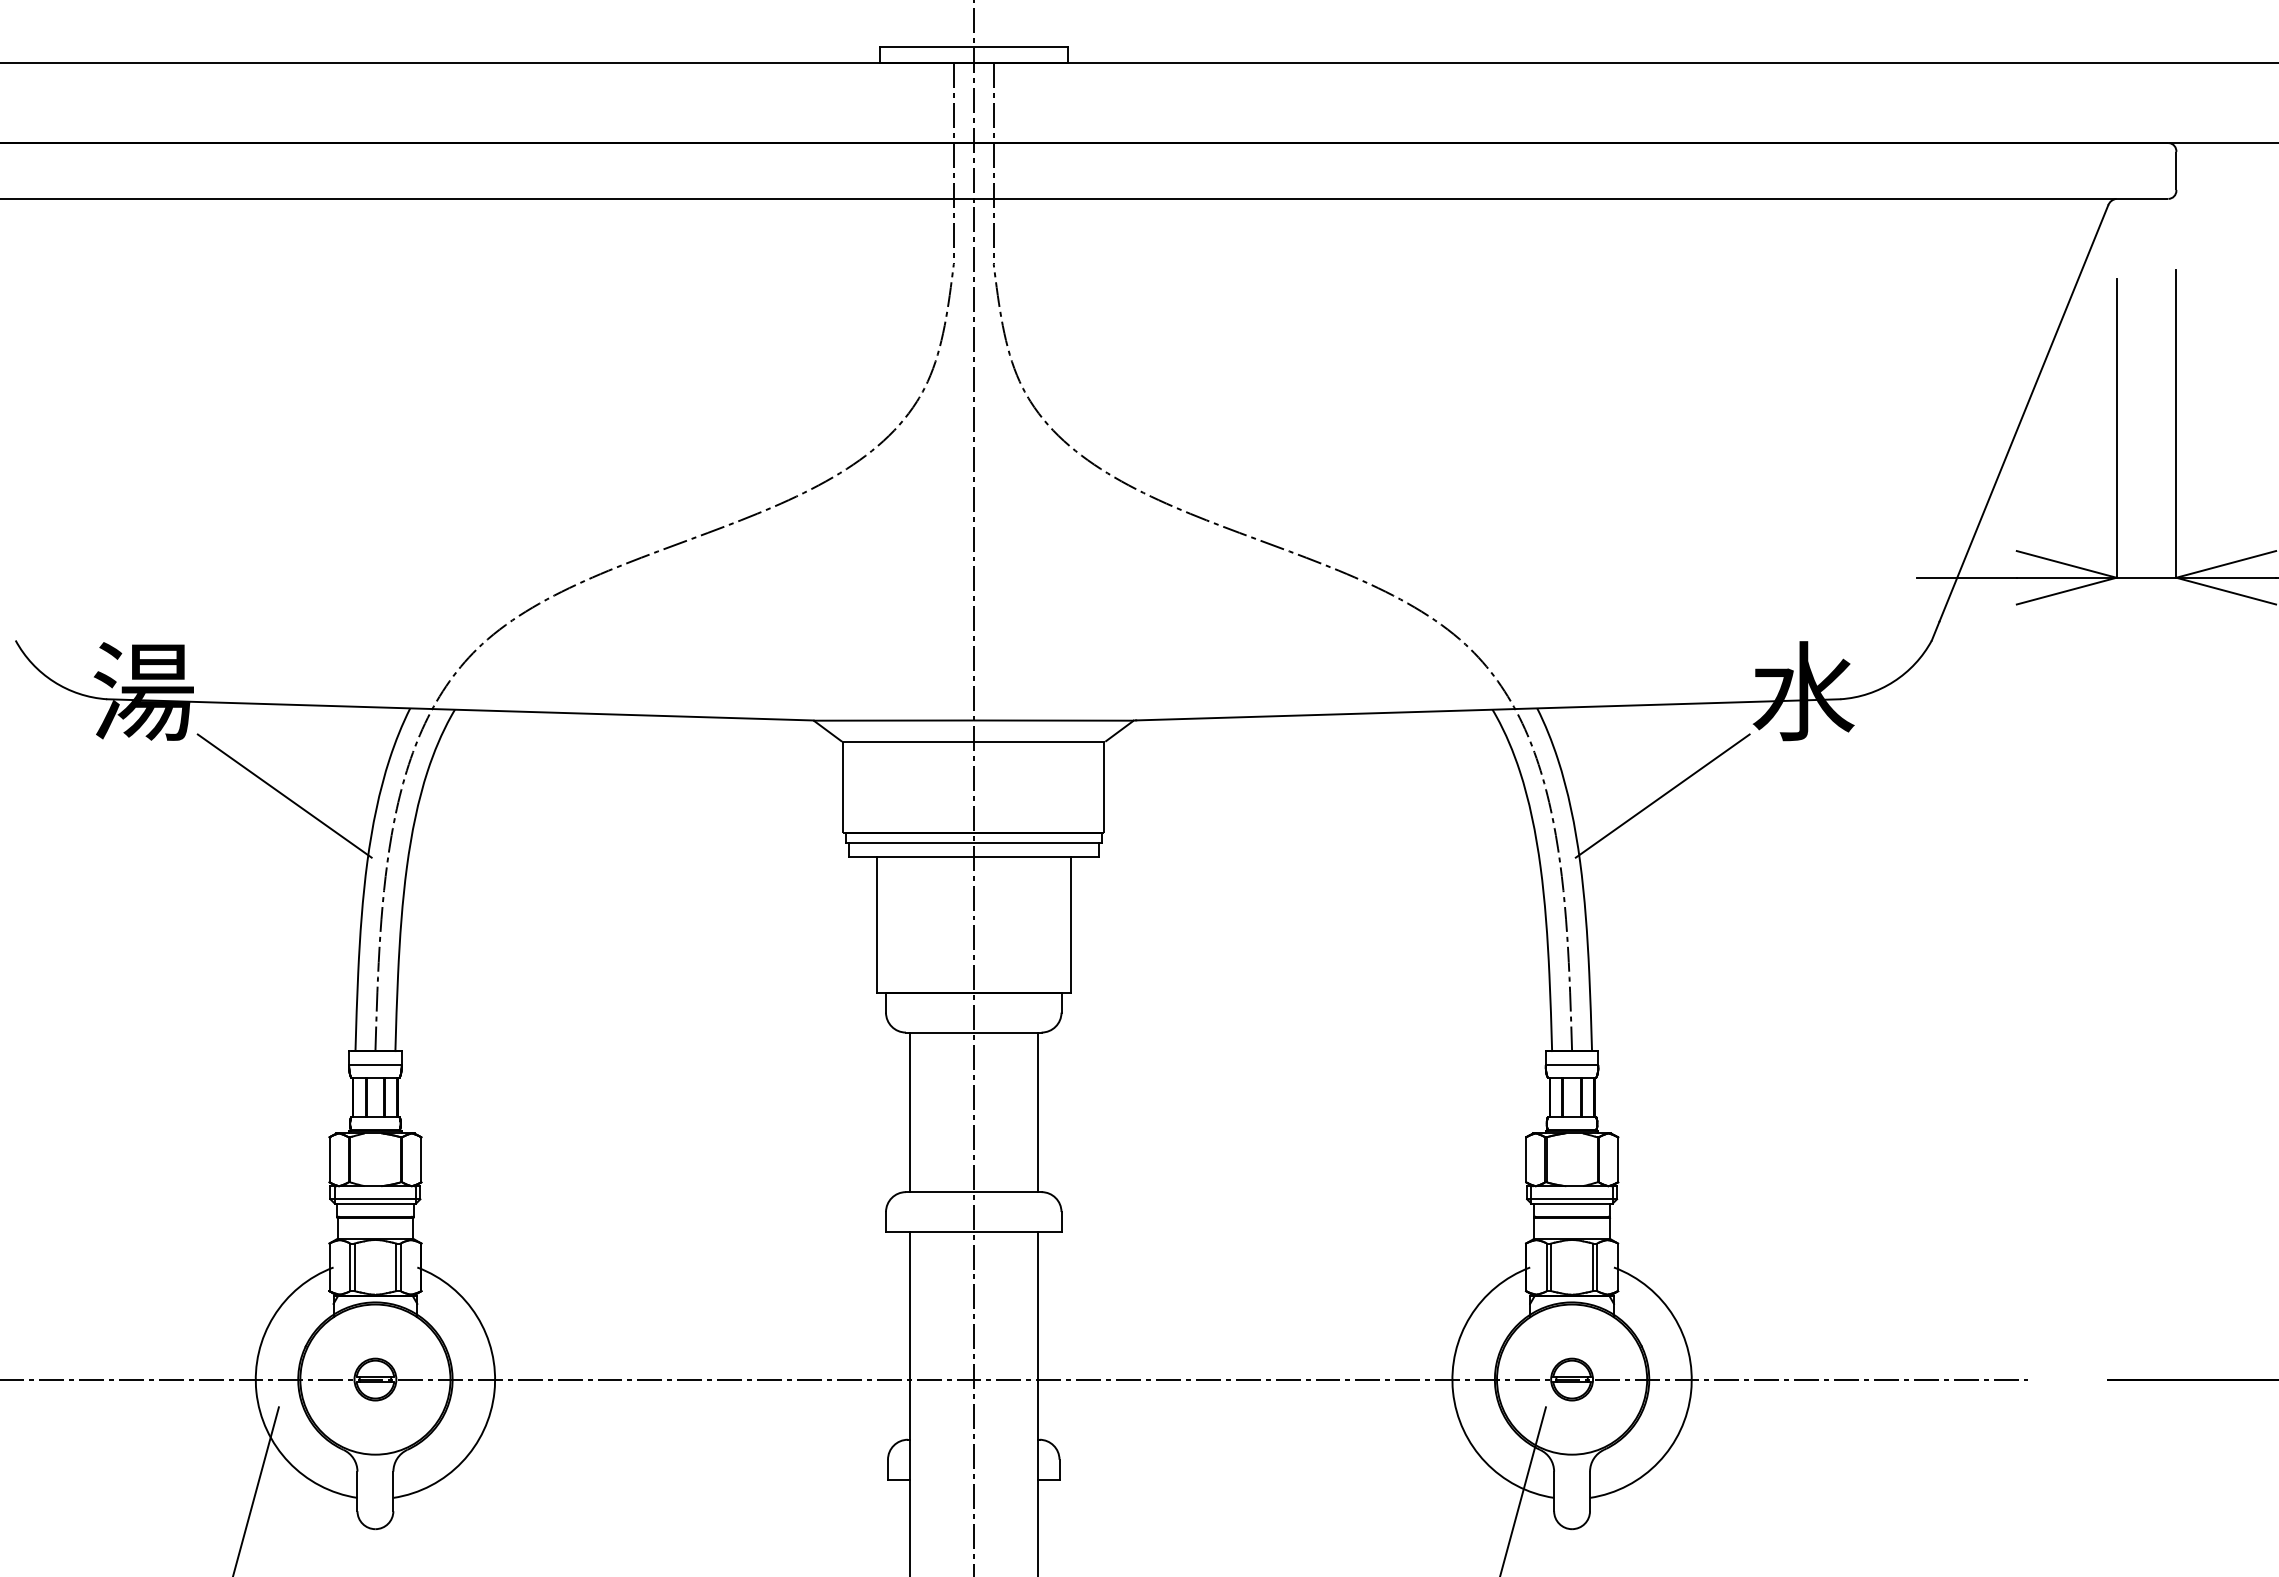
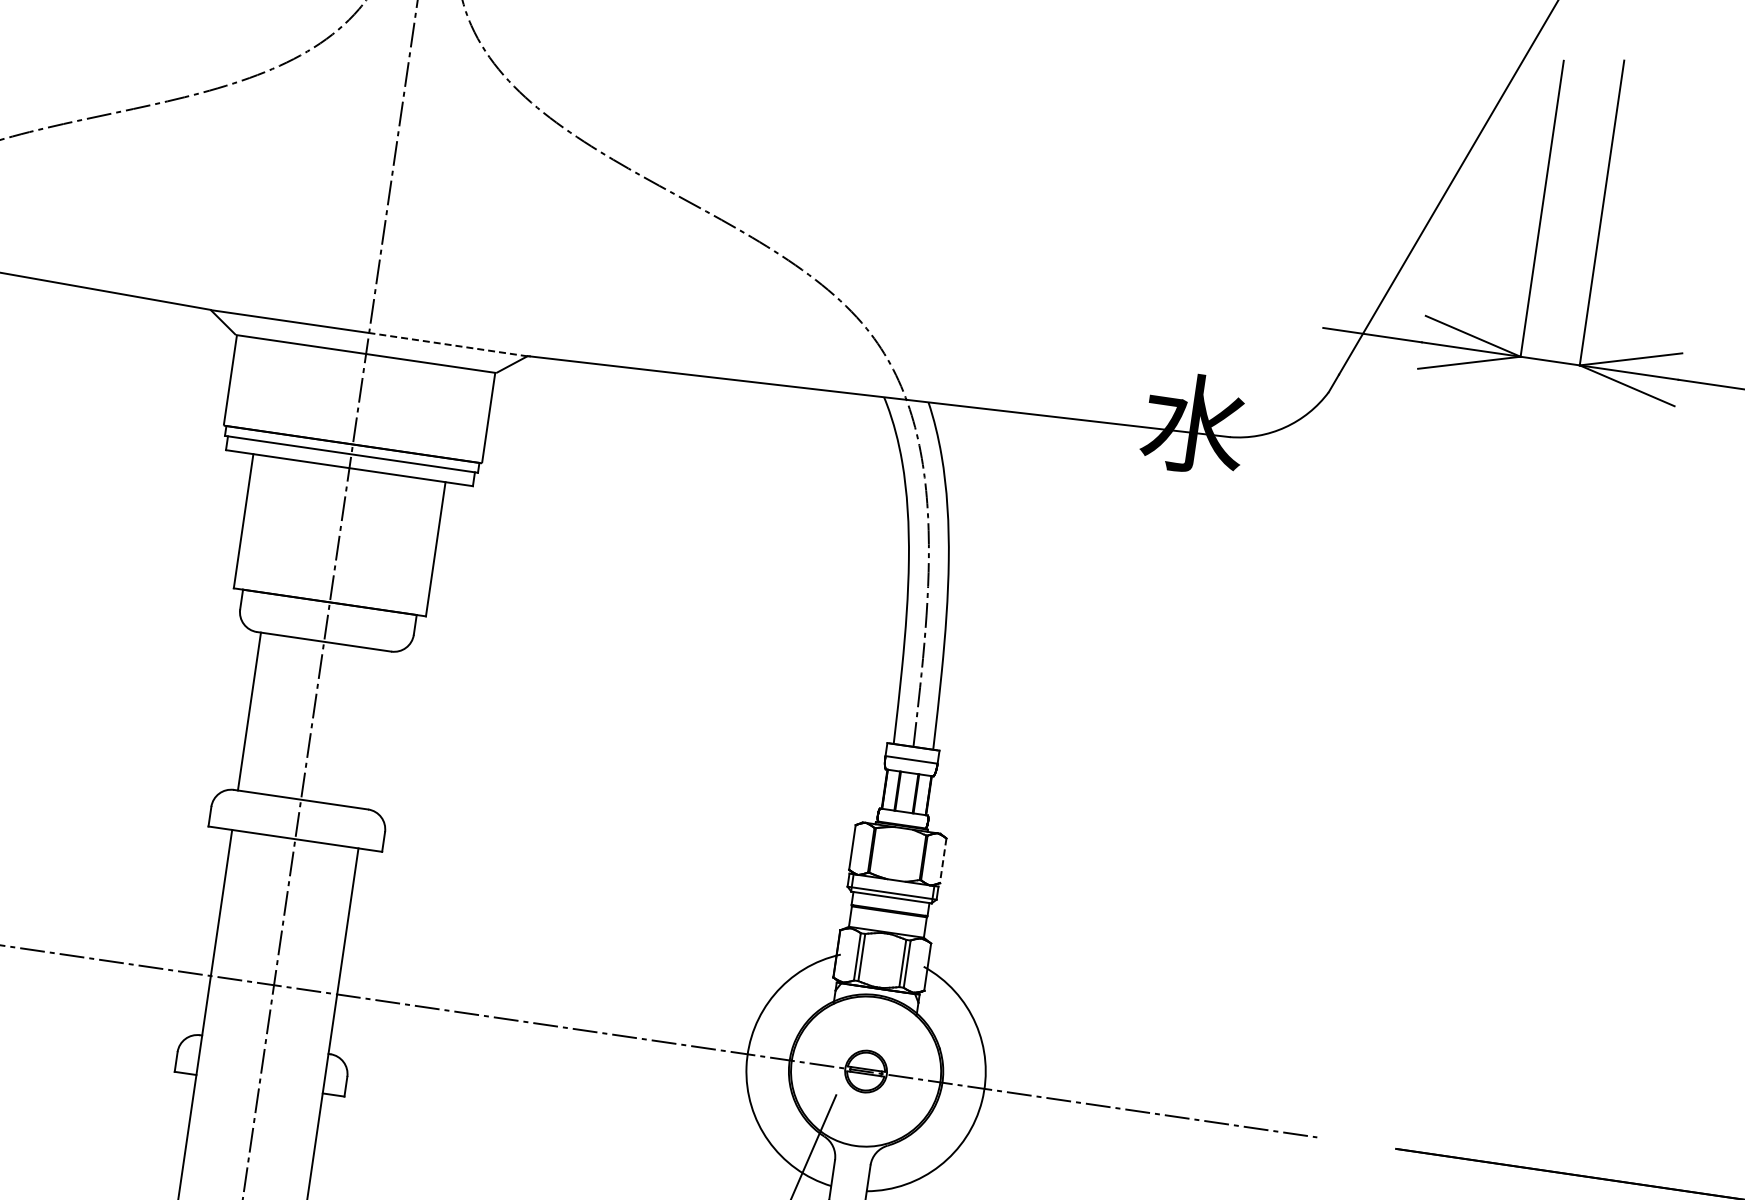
line: (1053, 720) -> (448, 344), solid -> dashed
line: (1662, 795) -> (1039, 506), removed
line: (1037, 1112) -> (375, 730), removed
line: (1617, 1159) -> (942, 860), solid -> dashed

